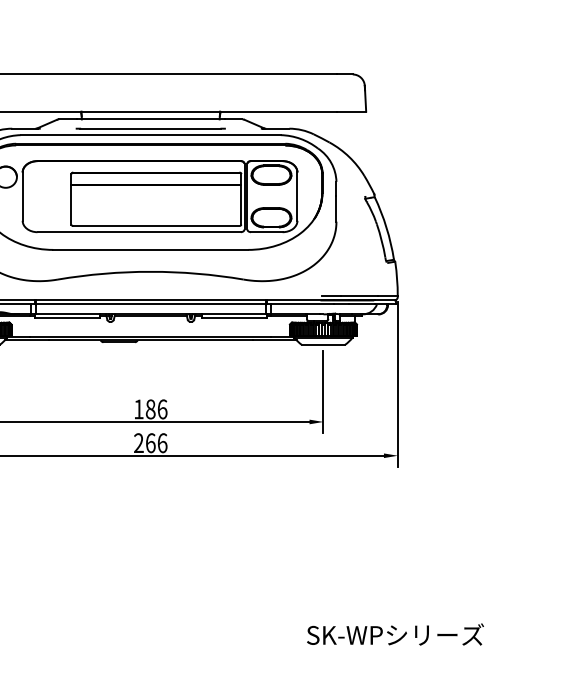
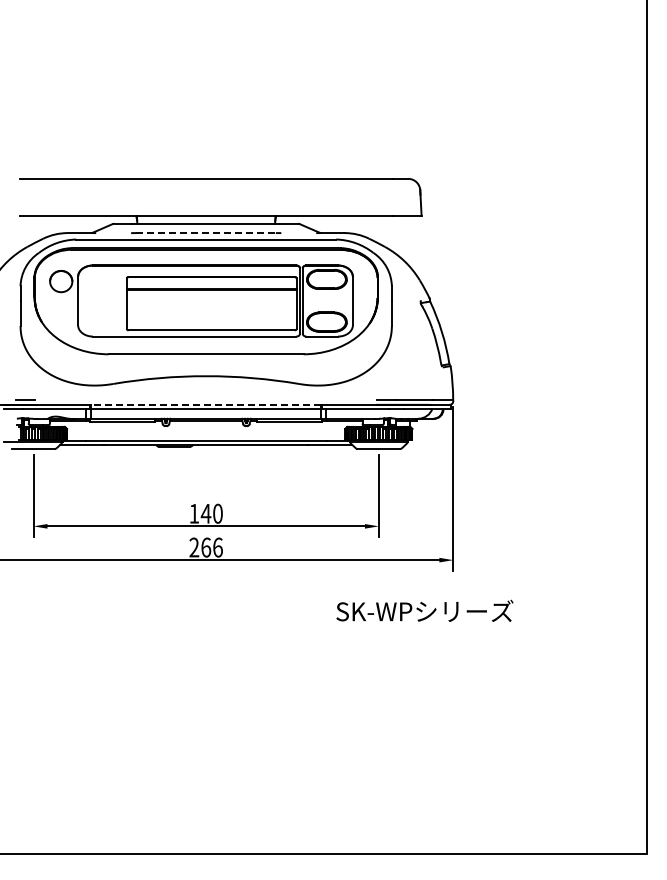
line: (151, 129) -> (206, 233), solid -> dashed
line: (150, 300) -> (205, 404), solid -> dashed
text: (156, 409) -> (211, 513), 186 -> 140
text: (395, 634) -> (424, 610), moved

